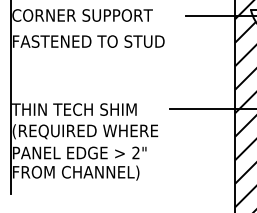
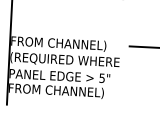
text: (75, 110) -> (58, 44), THIN TECH SHIM -> FROM CHANNEL)
text: (135, 152) -> (101, 77), 2" -> 5"

